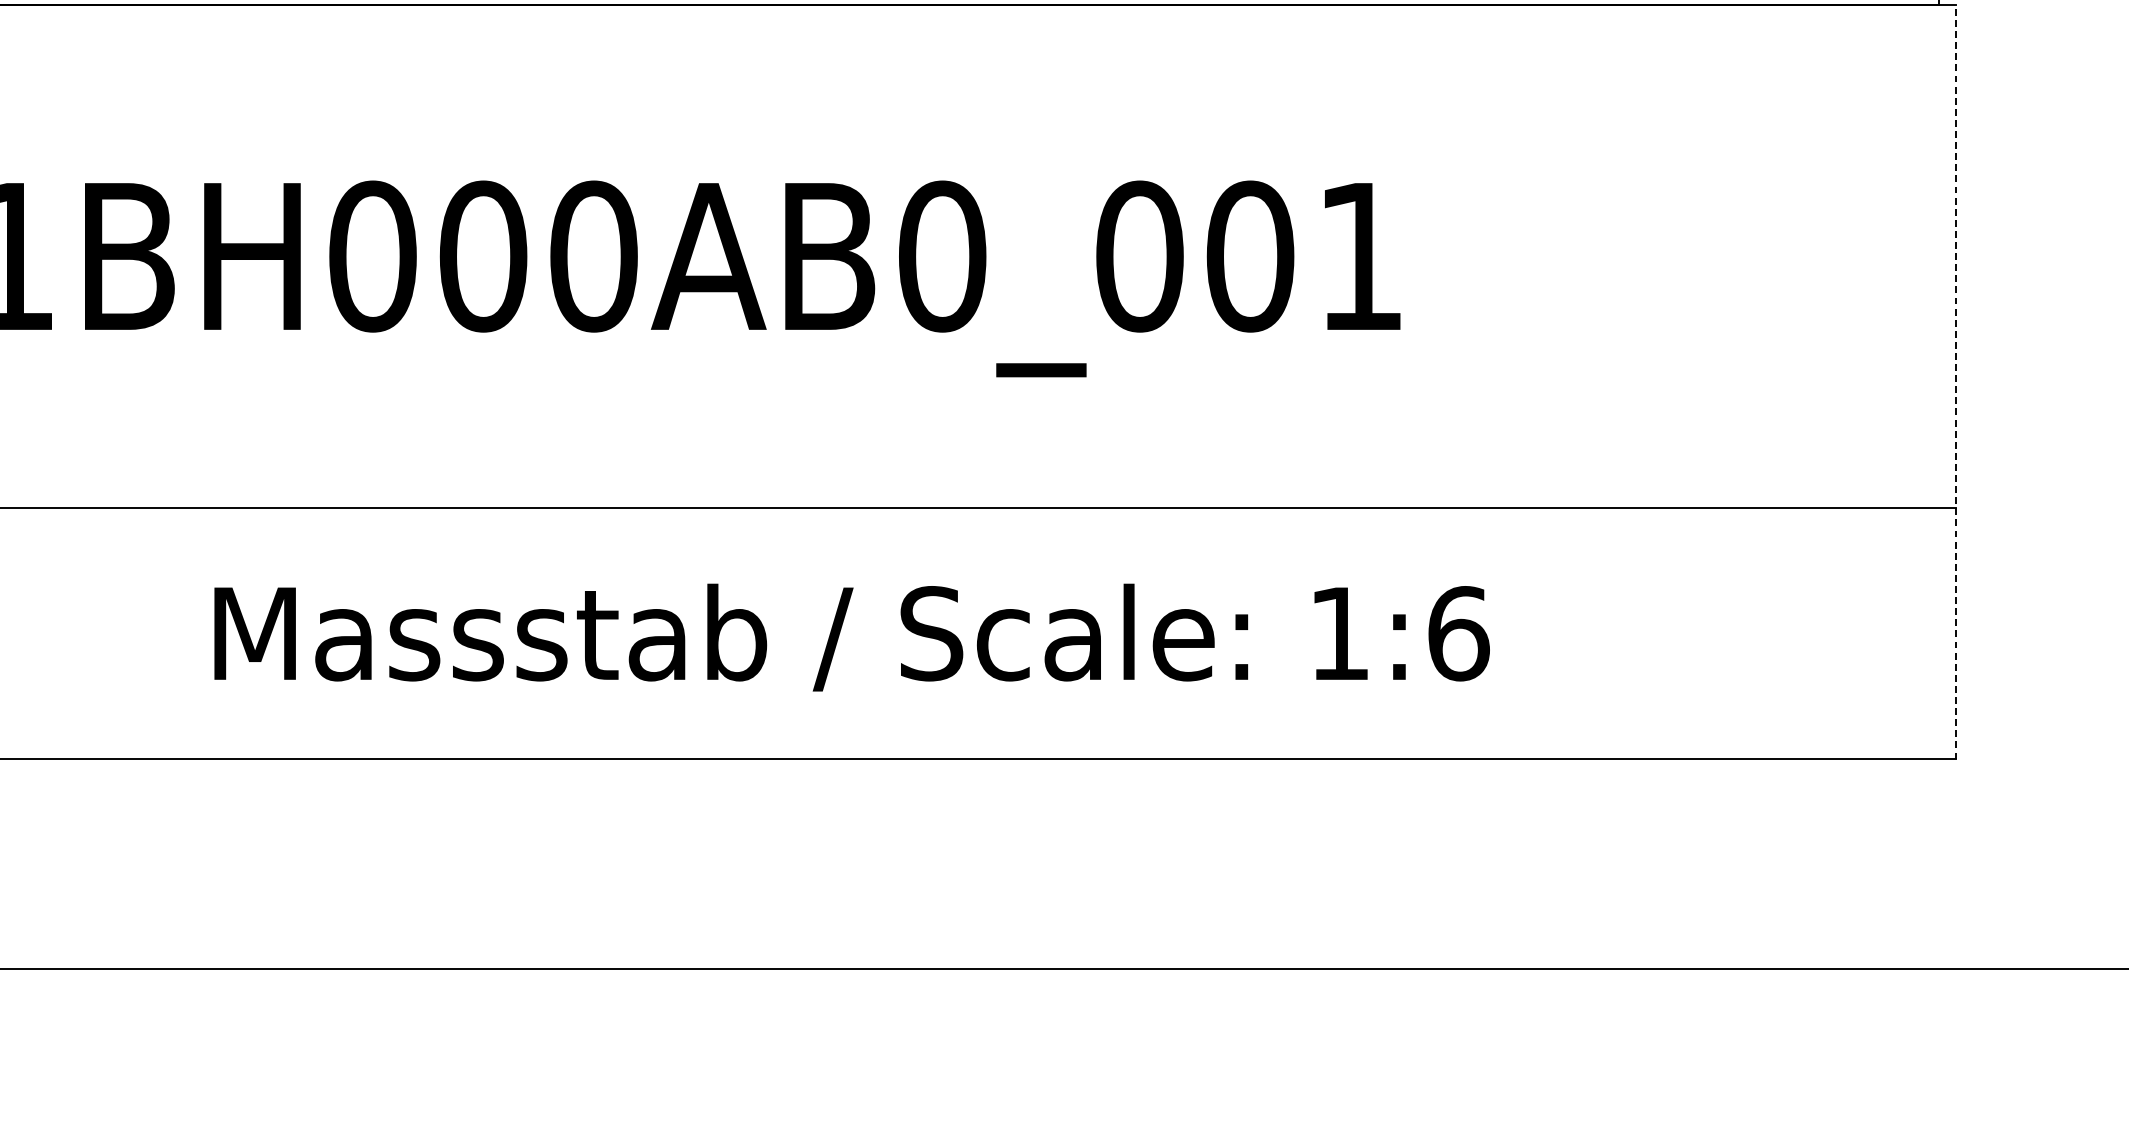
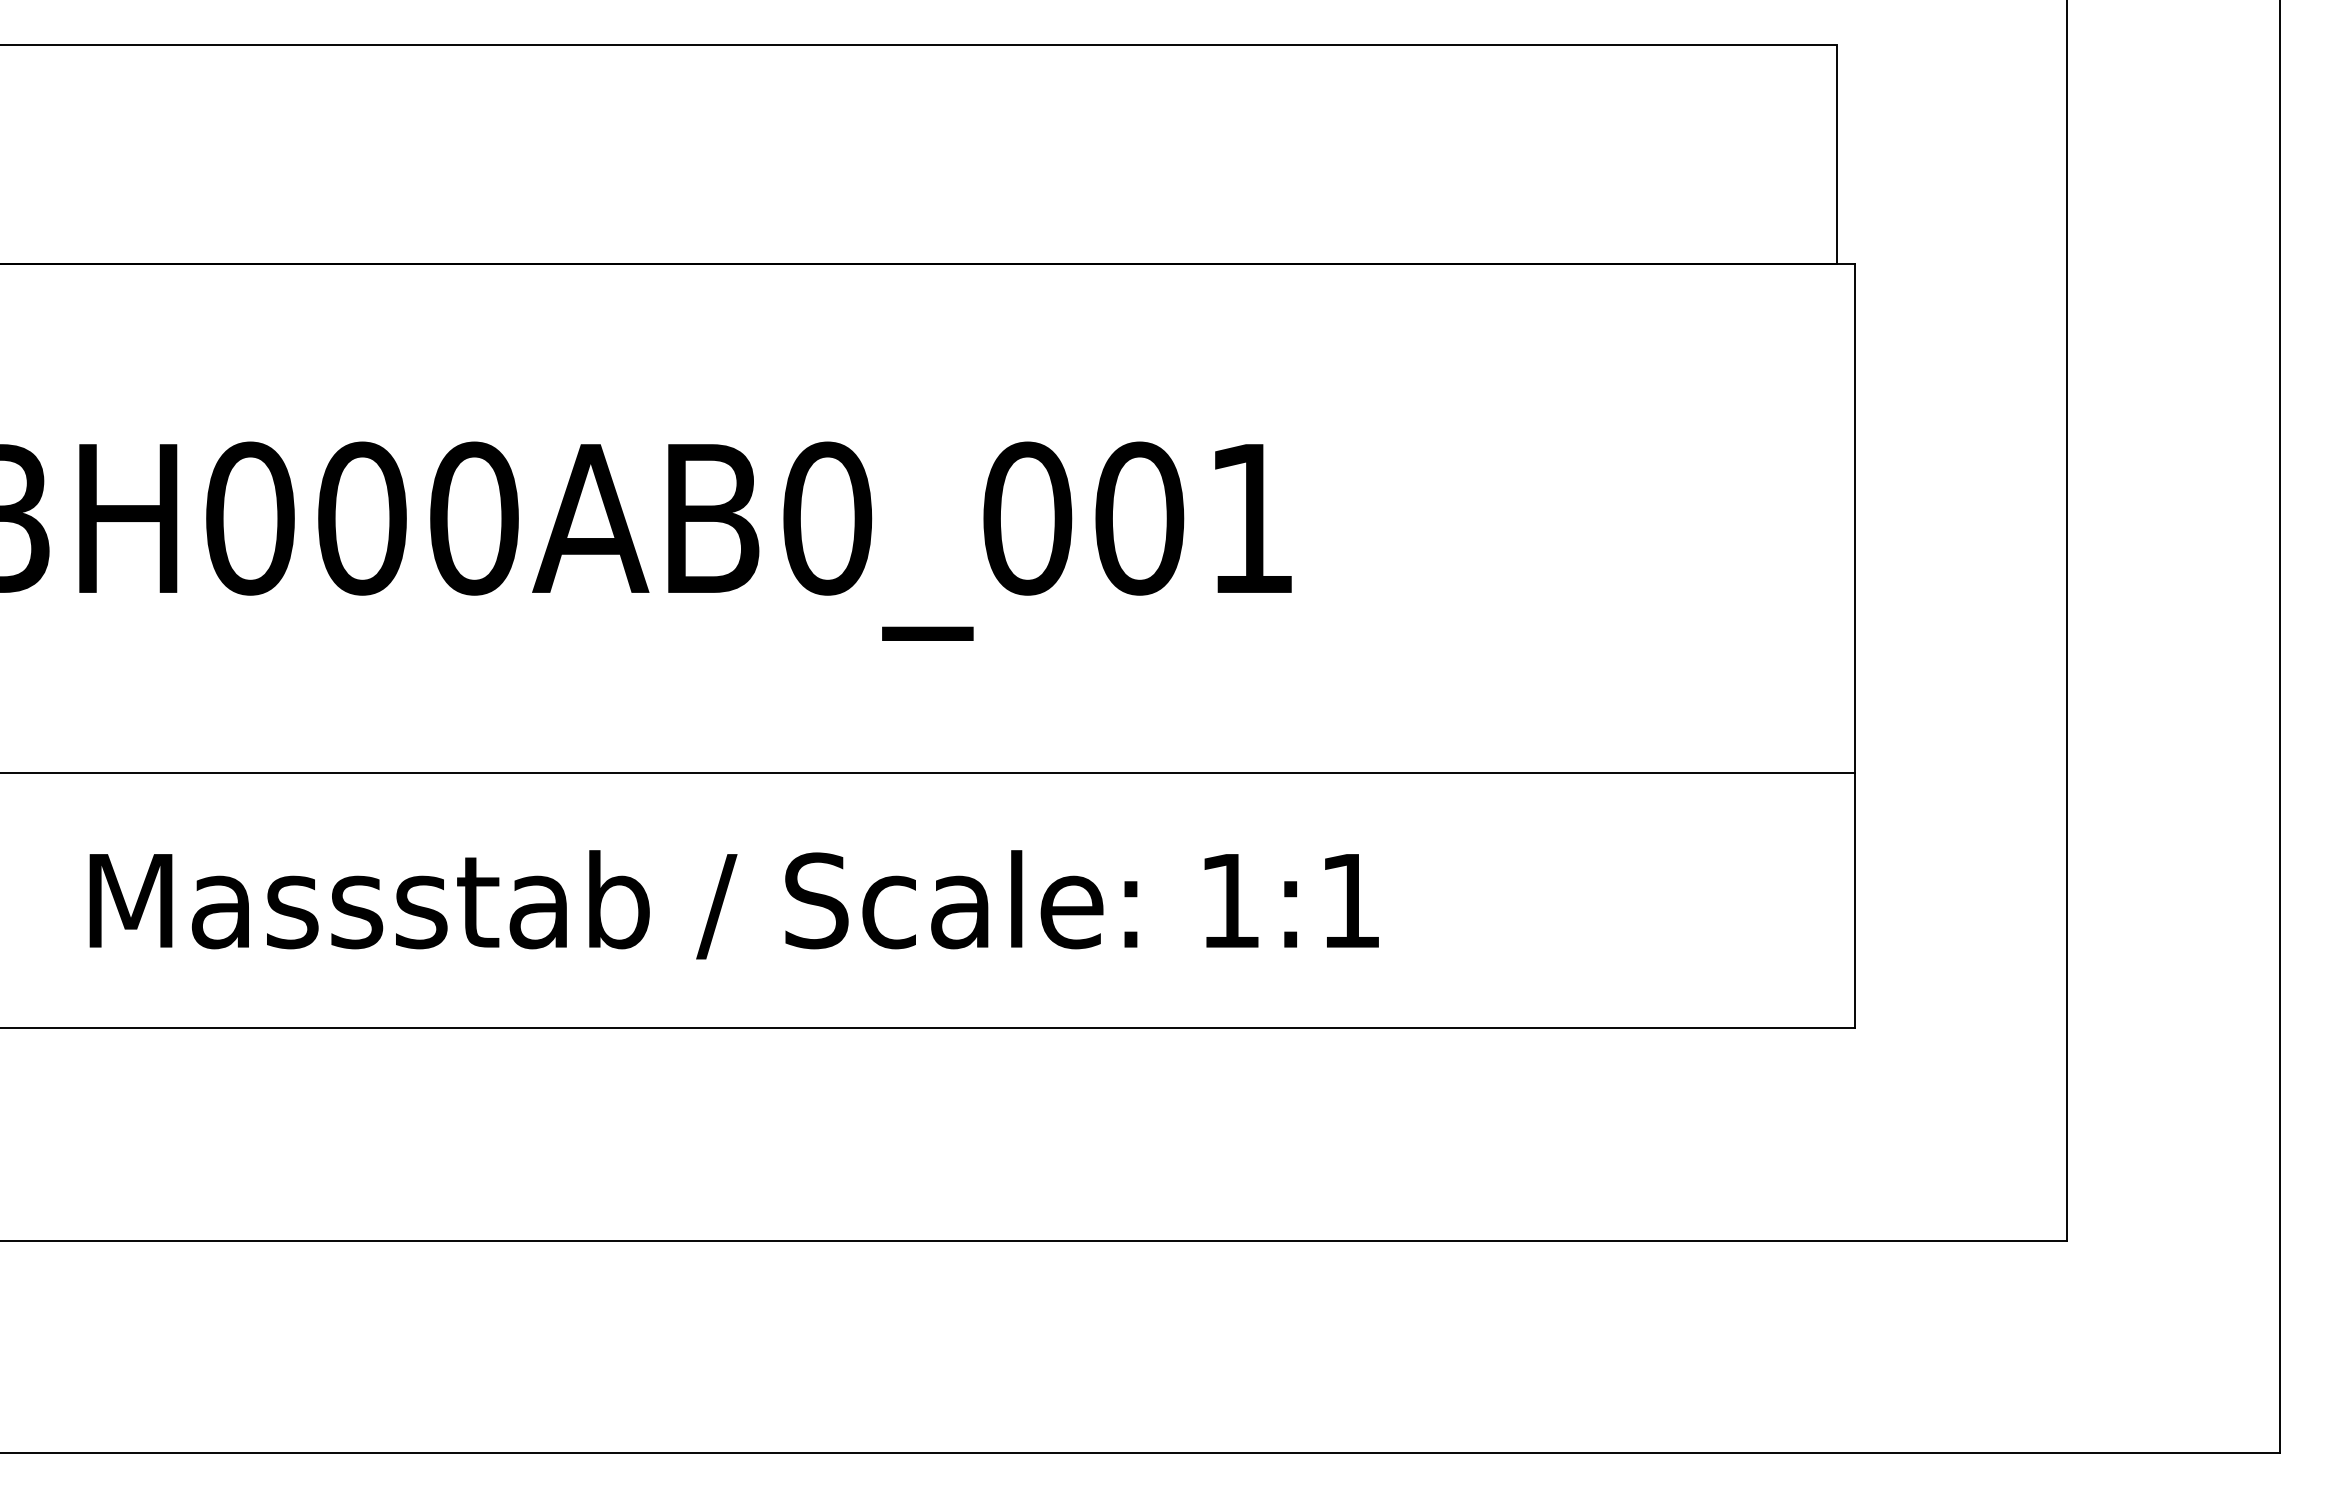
line: (1955, 381) -> (1854, 645), dashed -> solid
text: (1459, 633) -> (1351, 900), 1:6 -> 1:1

